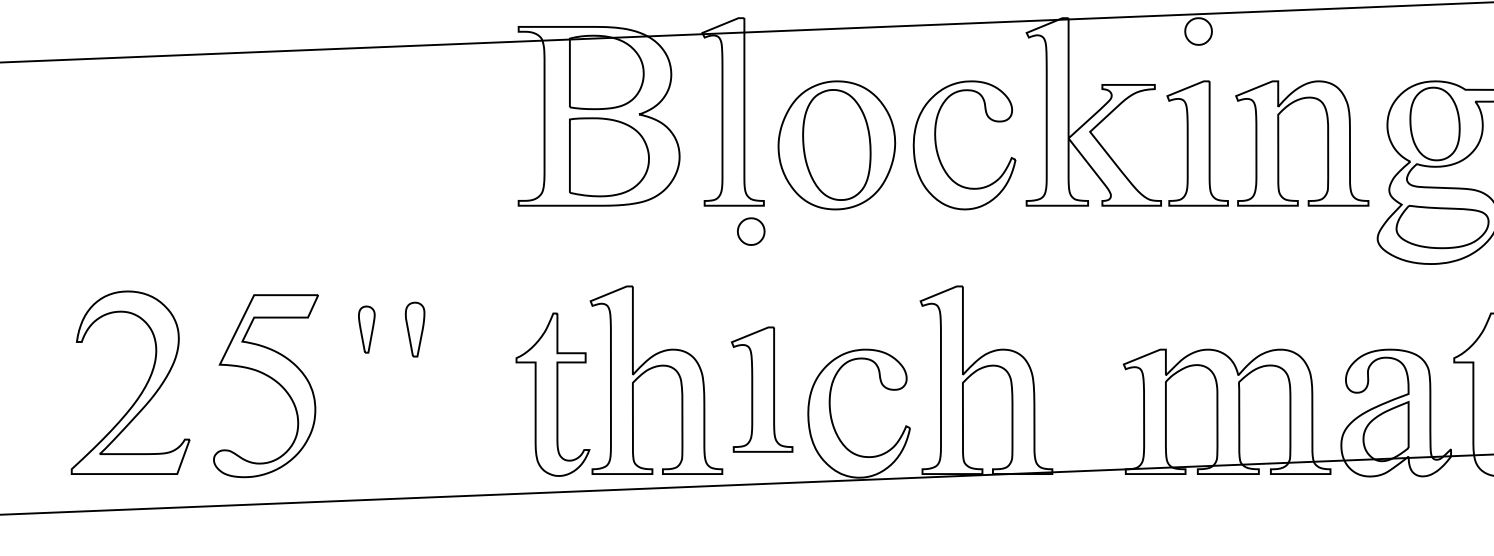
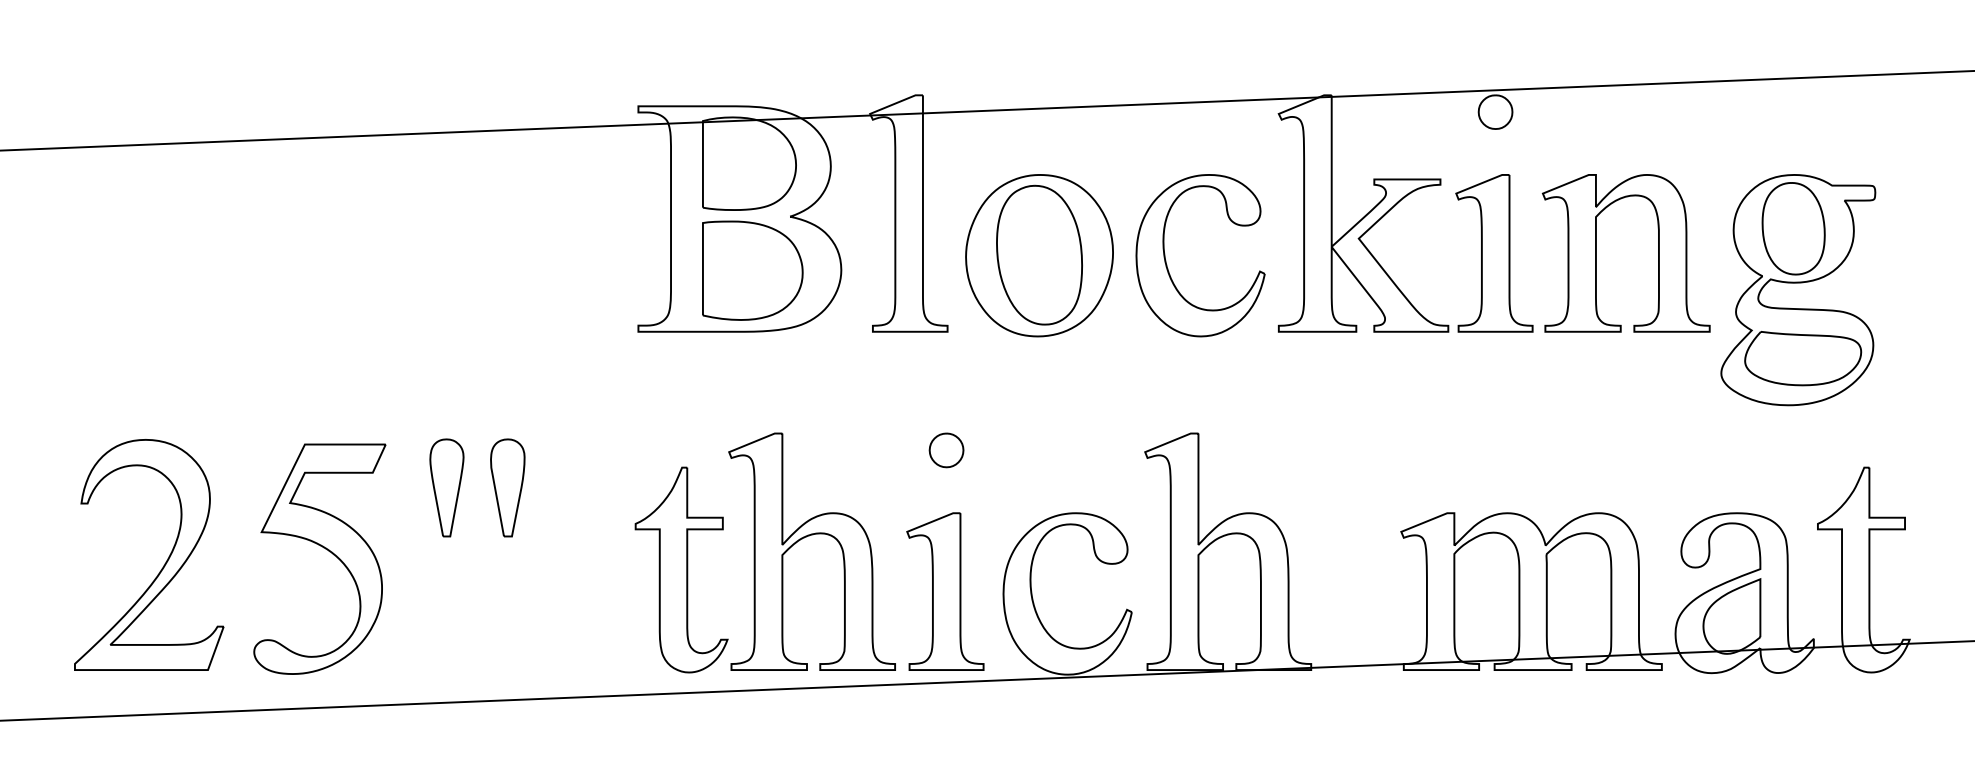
part: (751, 231) -> (946, 450), moved
part: (366, 329) -> (446, 487), size x1.67
part: (414, 329) -> (507, 487), size x1.43
part: (762, 389) -> (945, 591), moved

